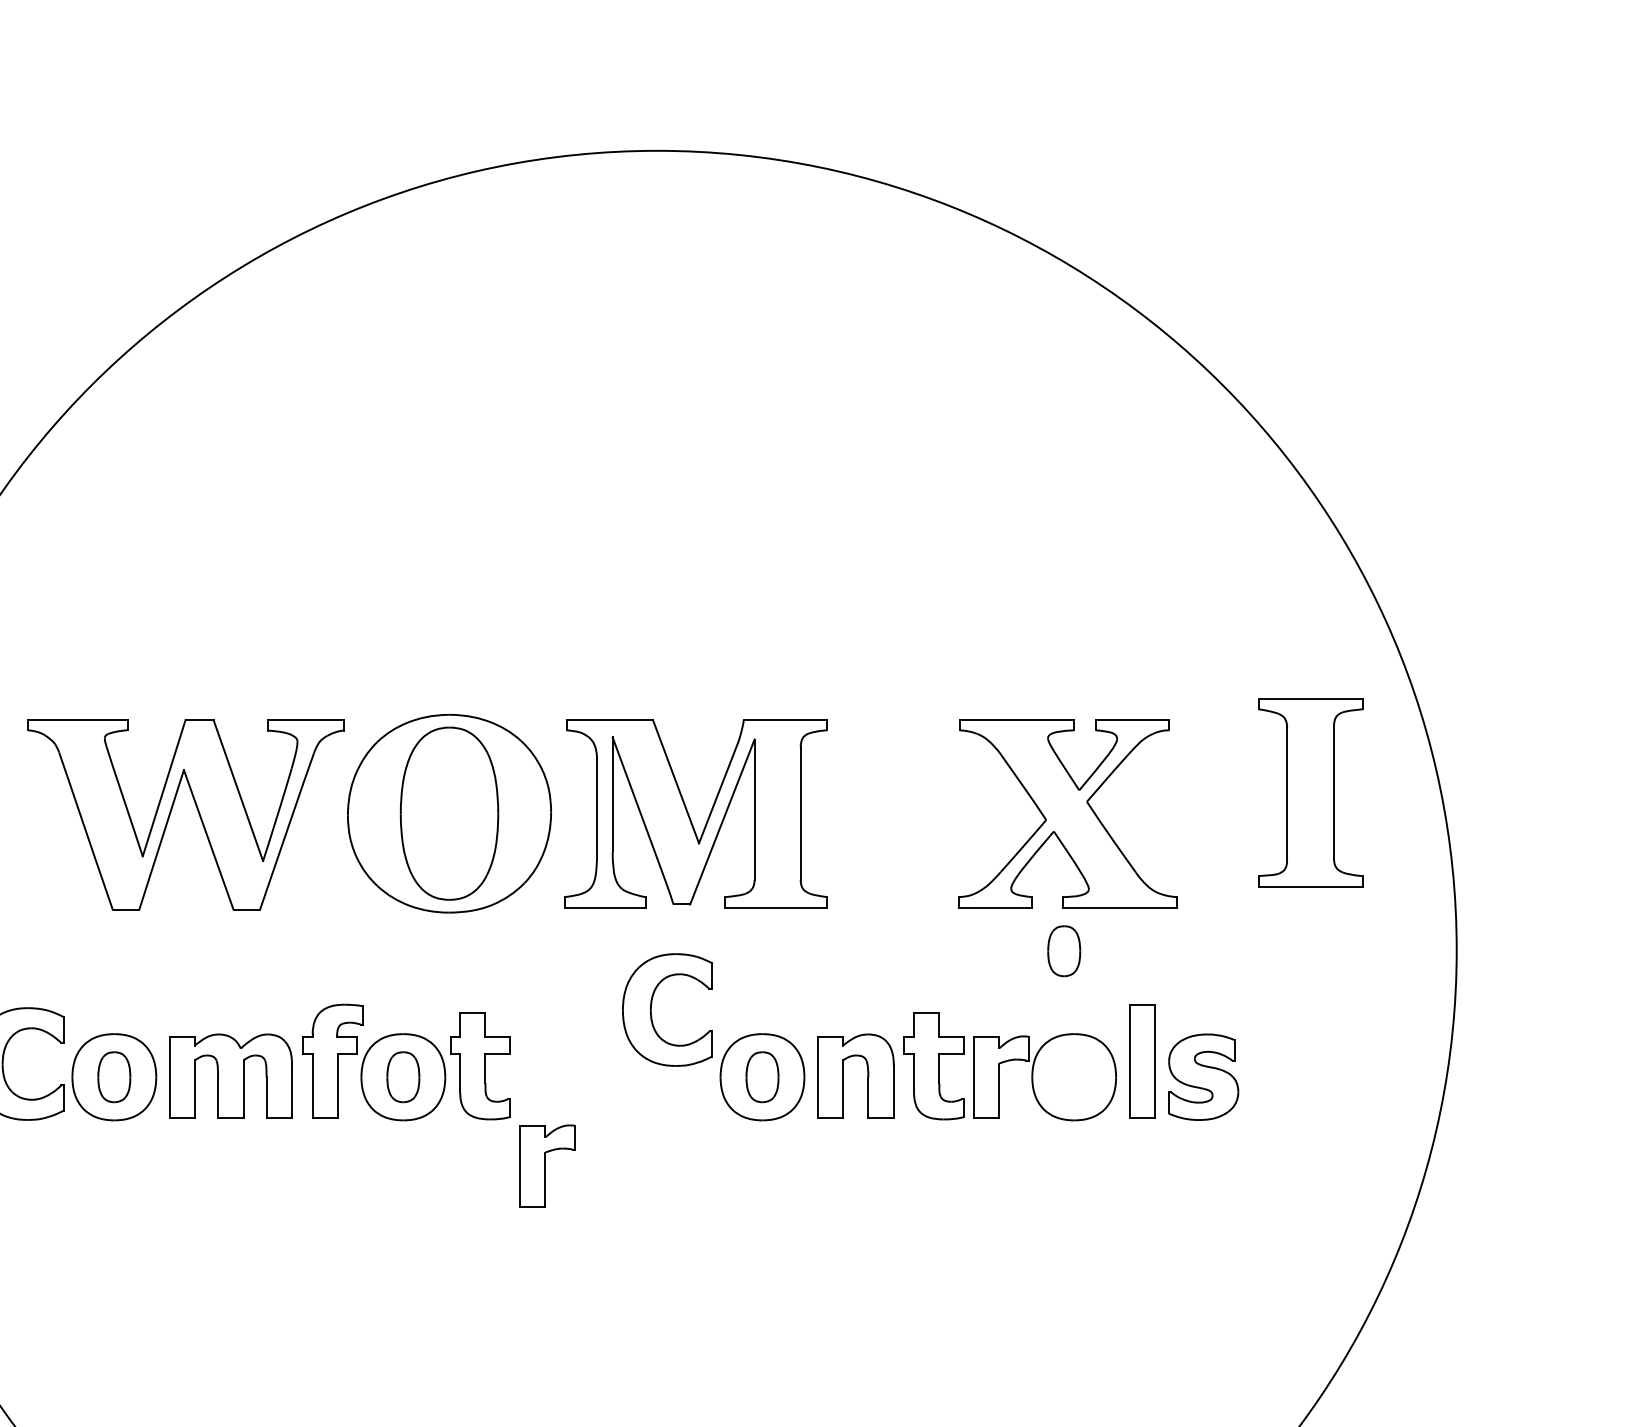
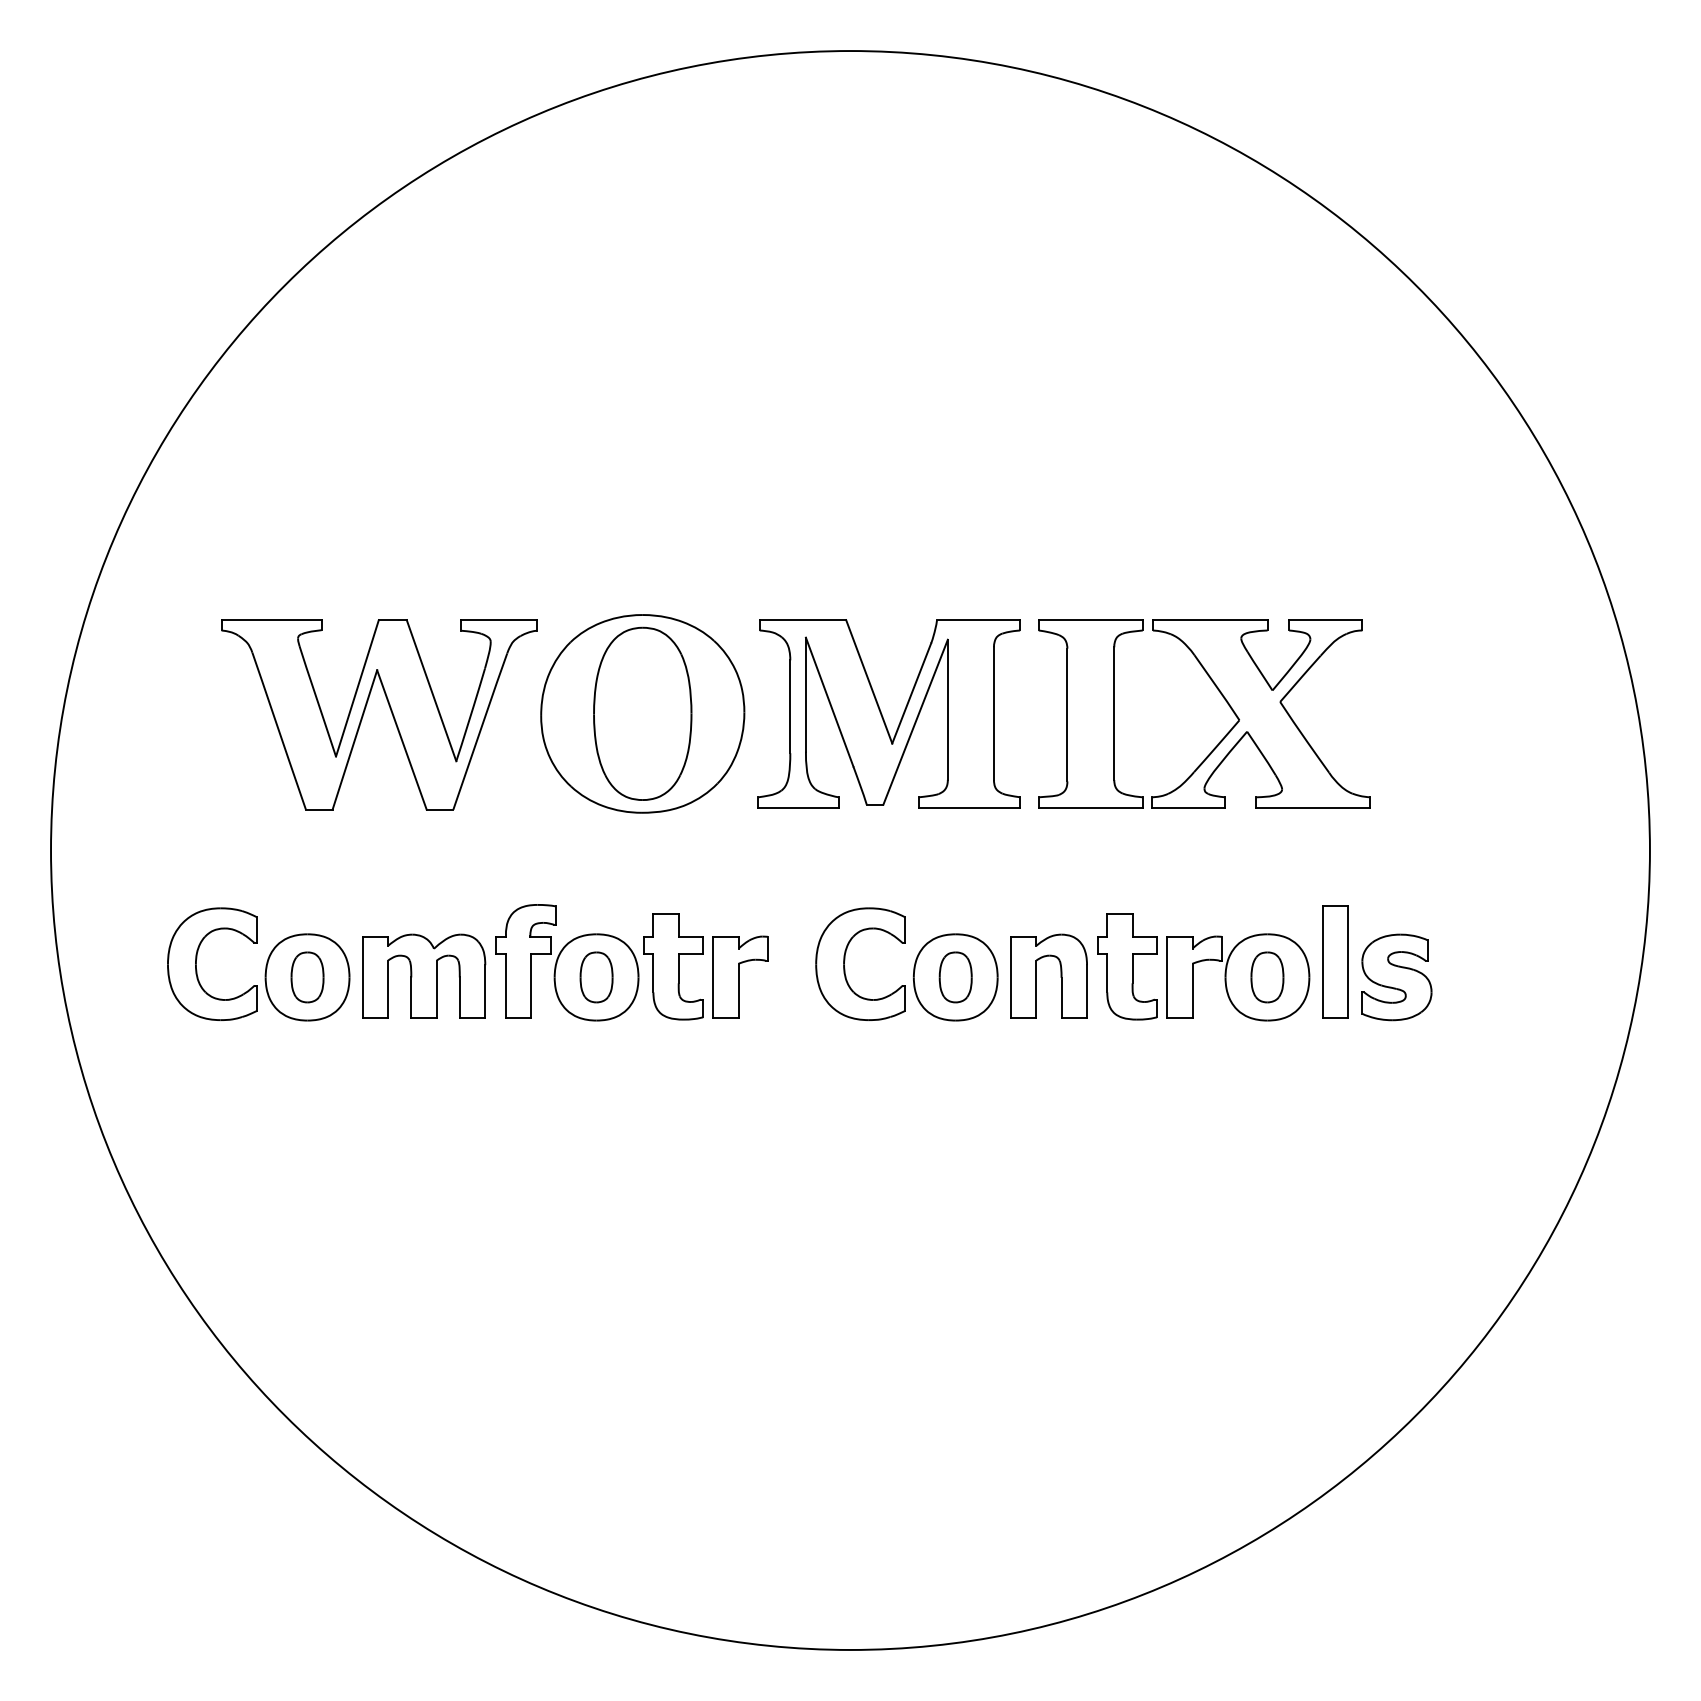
part: (1310, 792) -> (1090, 713), moved
part: (1064, 951) -> (1267, 977), moved
part: (652, 1006) -> (845, 960), moved
part: (547, 1165) -> (740, 976), moved

